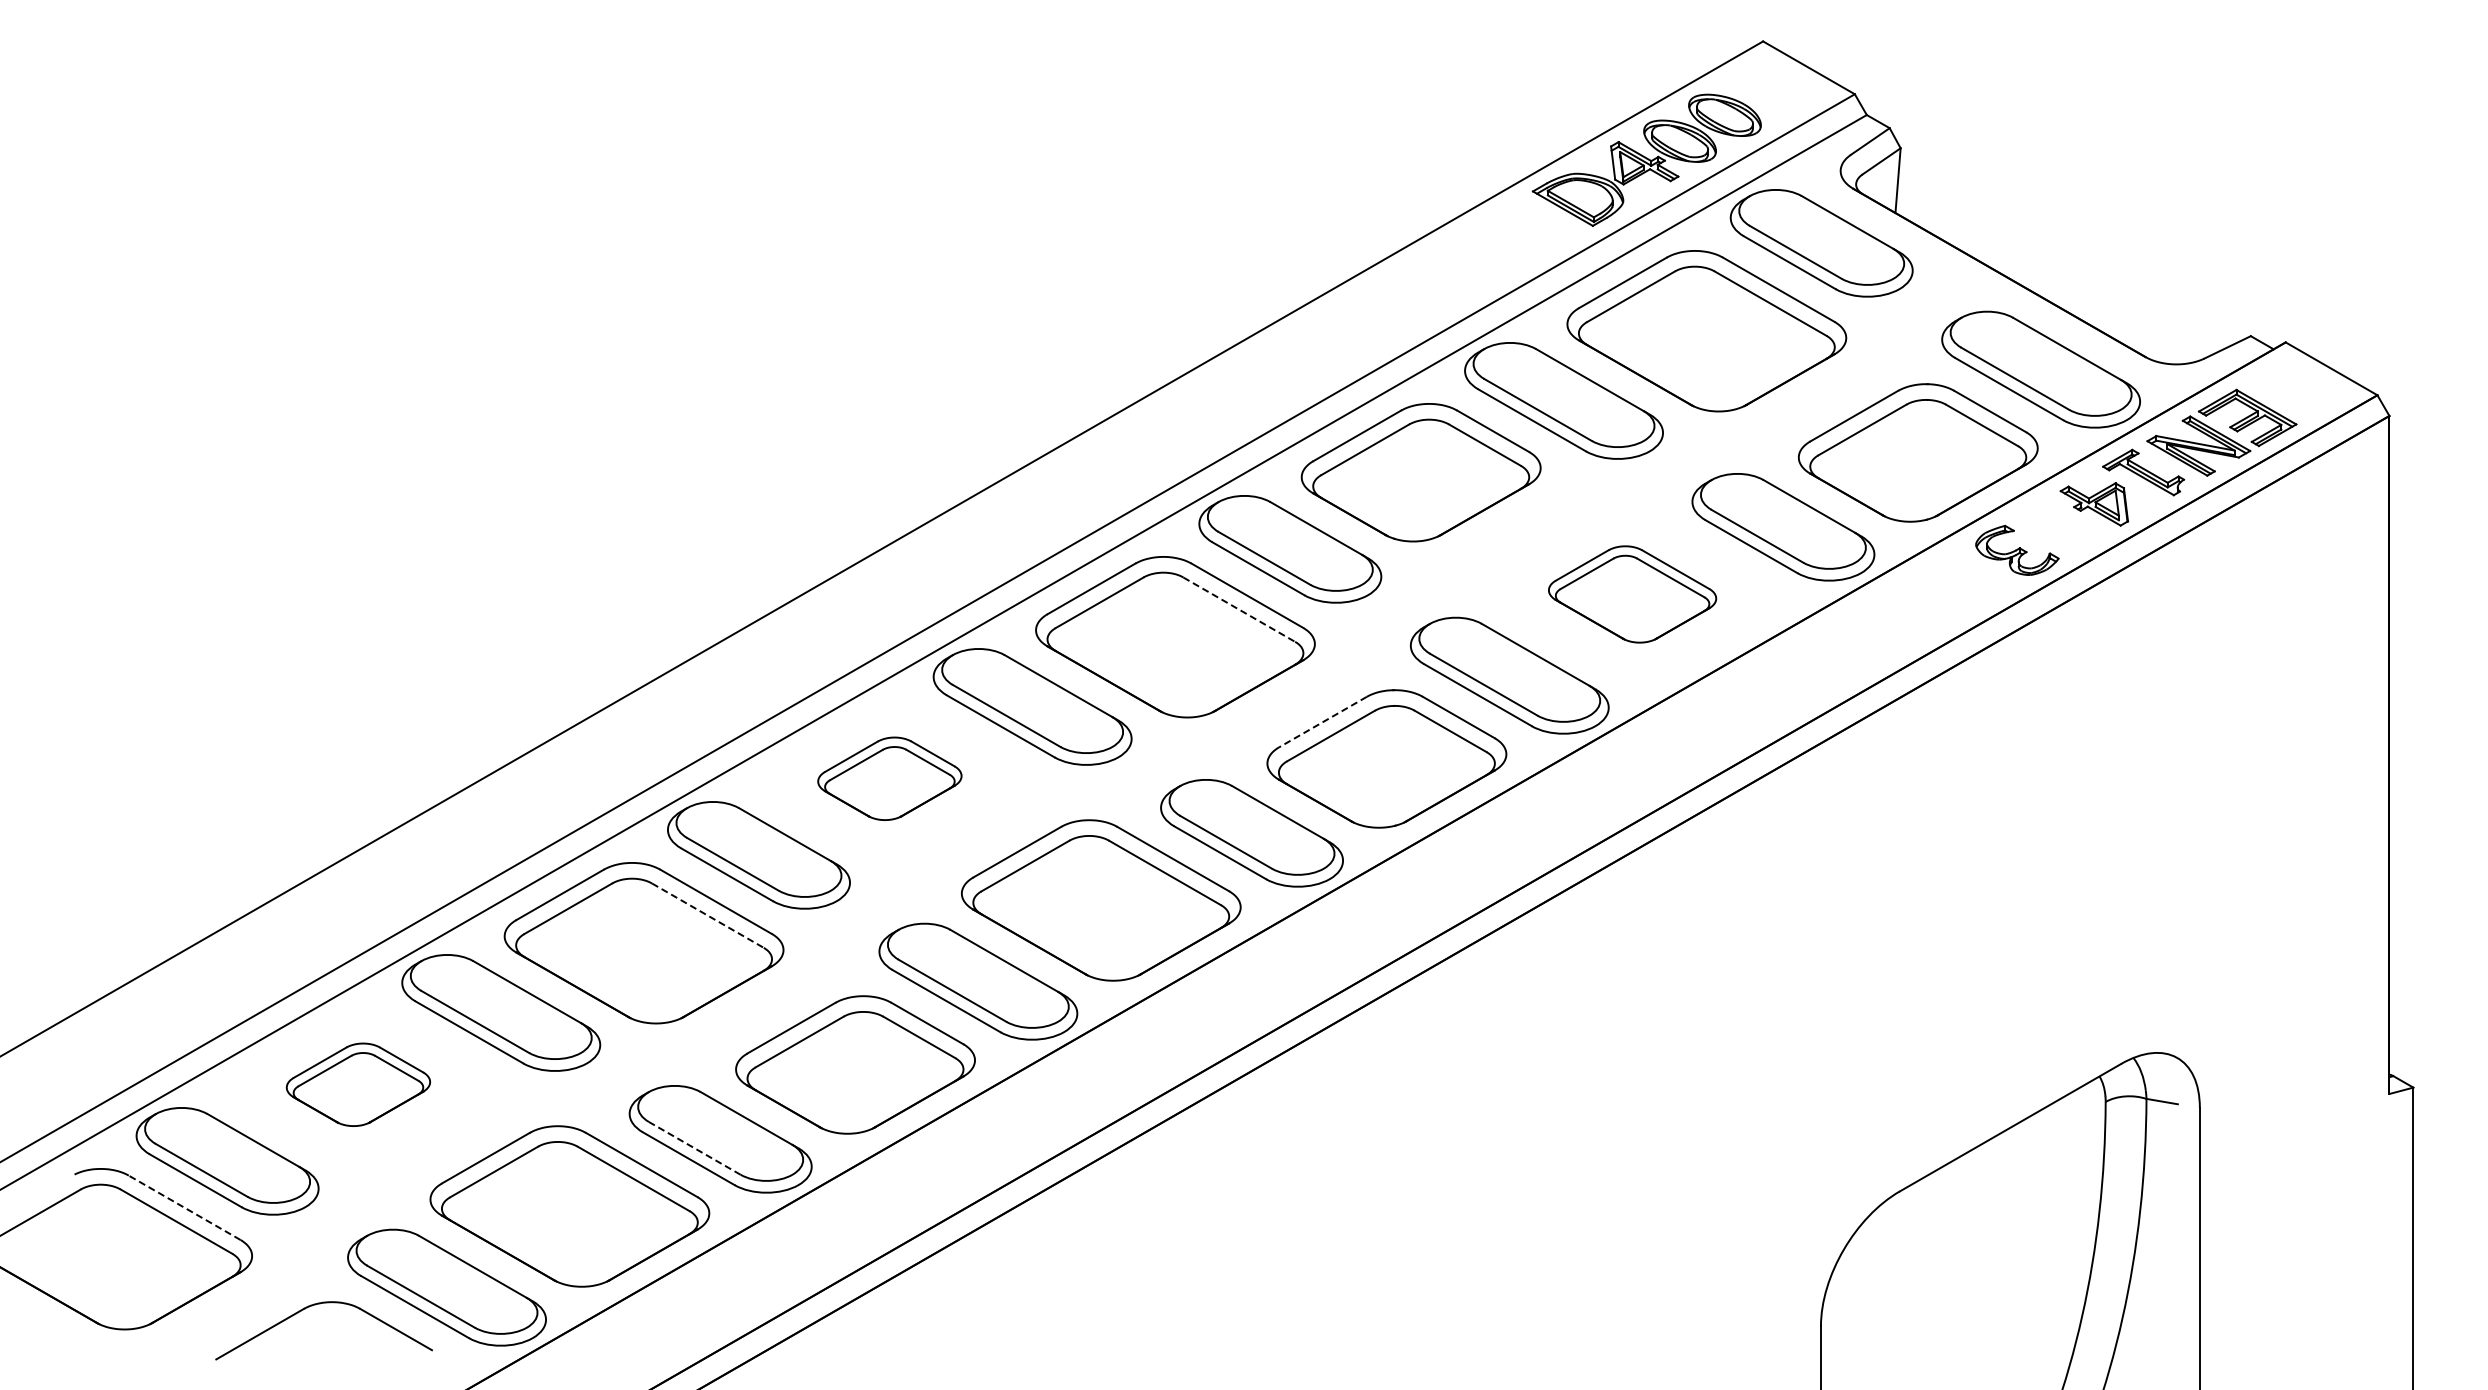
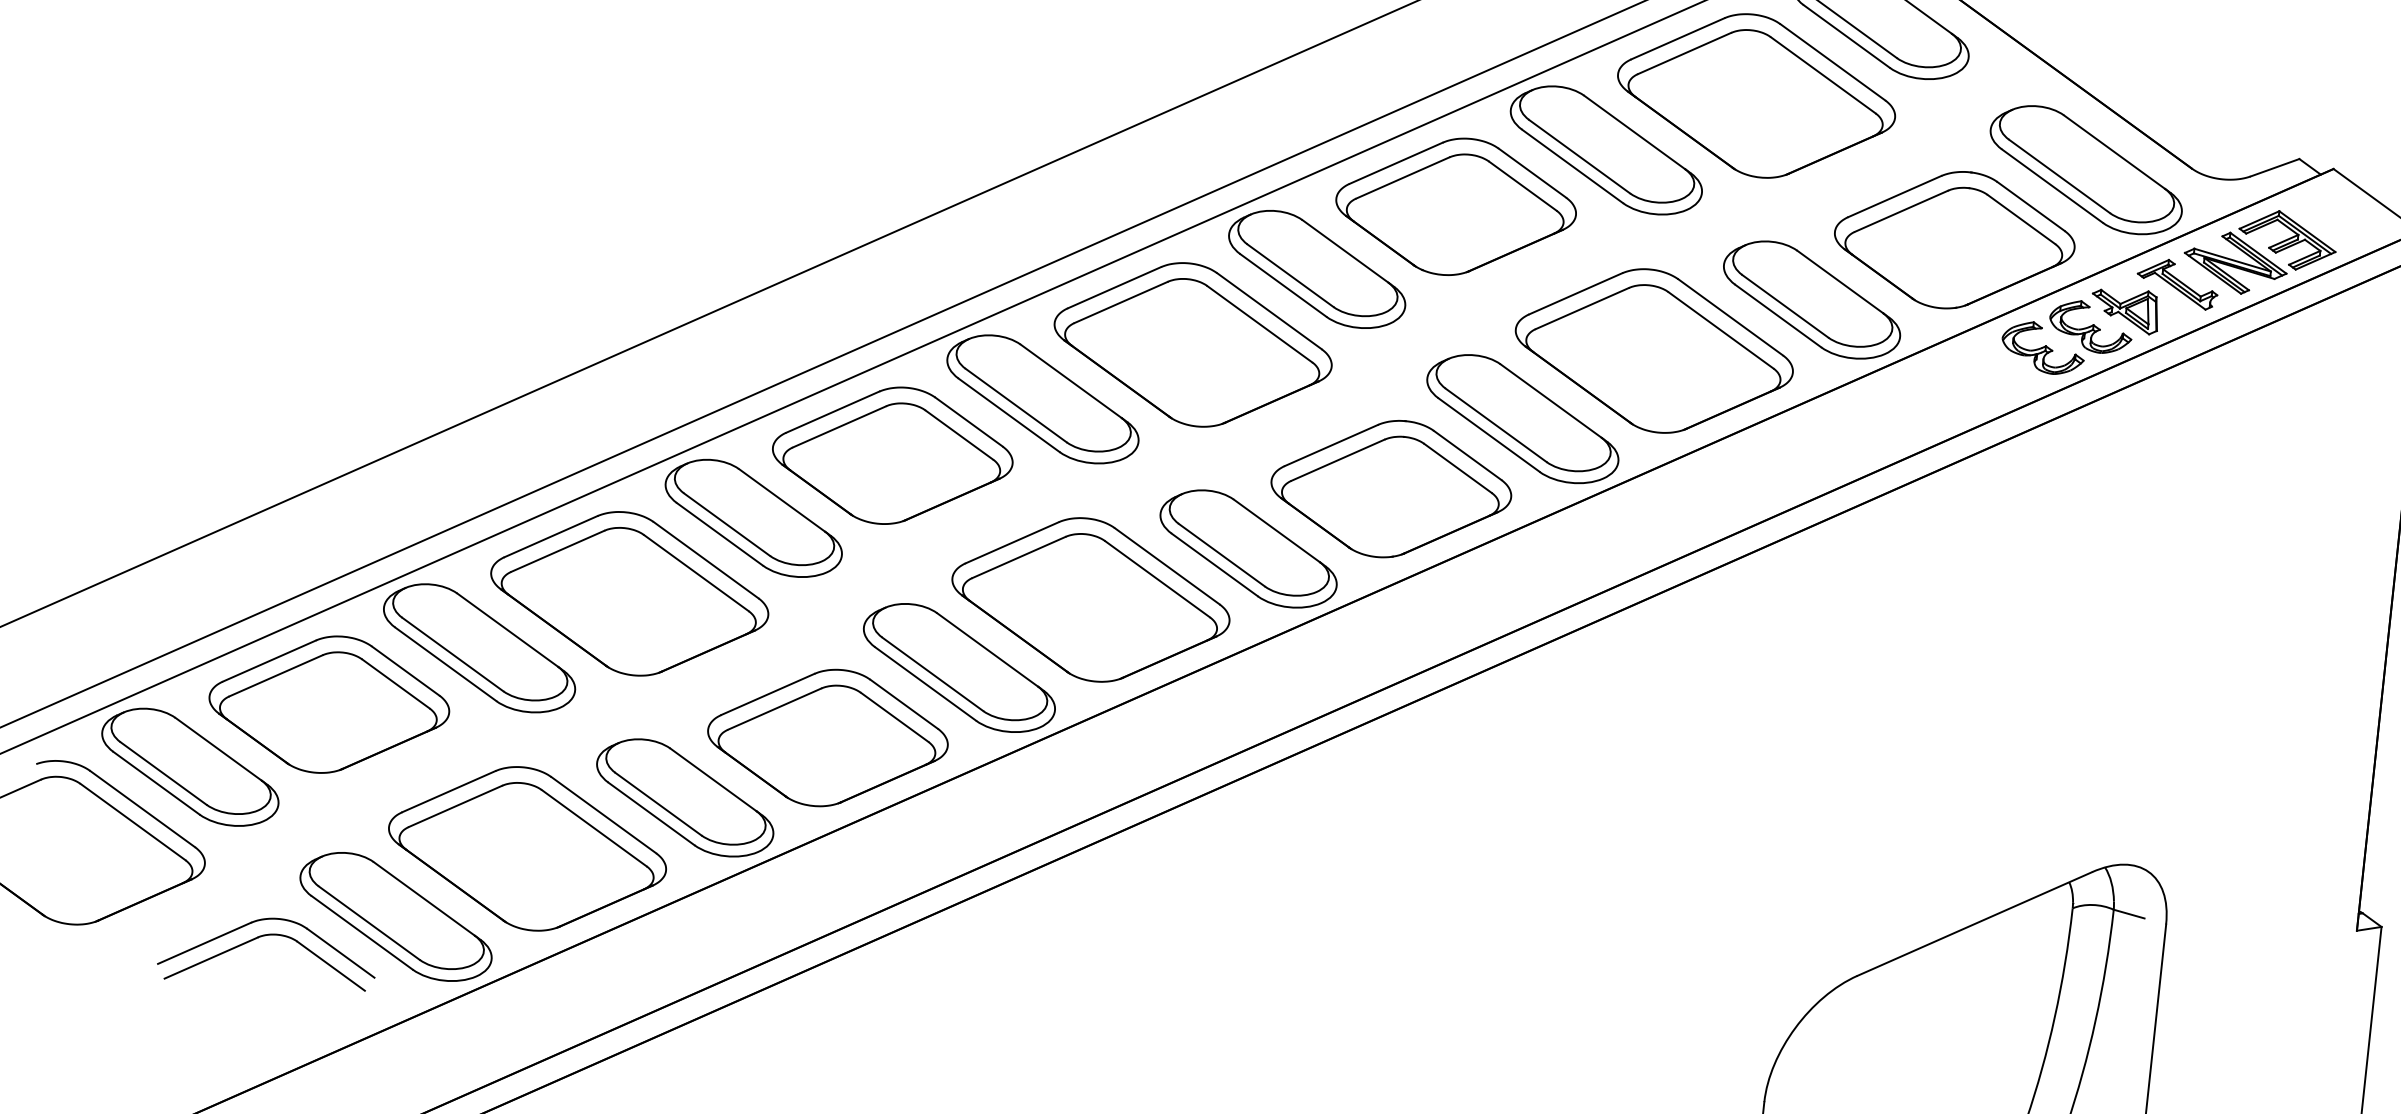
part: (2062, 524) -> (2091, 327), added
part: (1632, 594) -> (1654, 351), size x1.67
line: (1239, 609) -> (1260, 324), dashed -> solid
line: (1322, 722) -> (1330, 445), dashed -> solid
part: (889, 778) -> (892, 455), size x1.67
line: (708, 915) -> (697, 573), dashed -> solid
part: (358, 1084) -> (329, 704), size x1.67
line: (694, 1148) -> (658, 804), dashed -> solid
line: (184, 1207) -> (142, 808), dashed -> solid
part: (313, 1323) -> (258, 938), added

